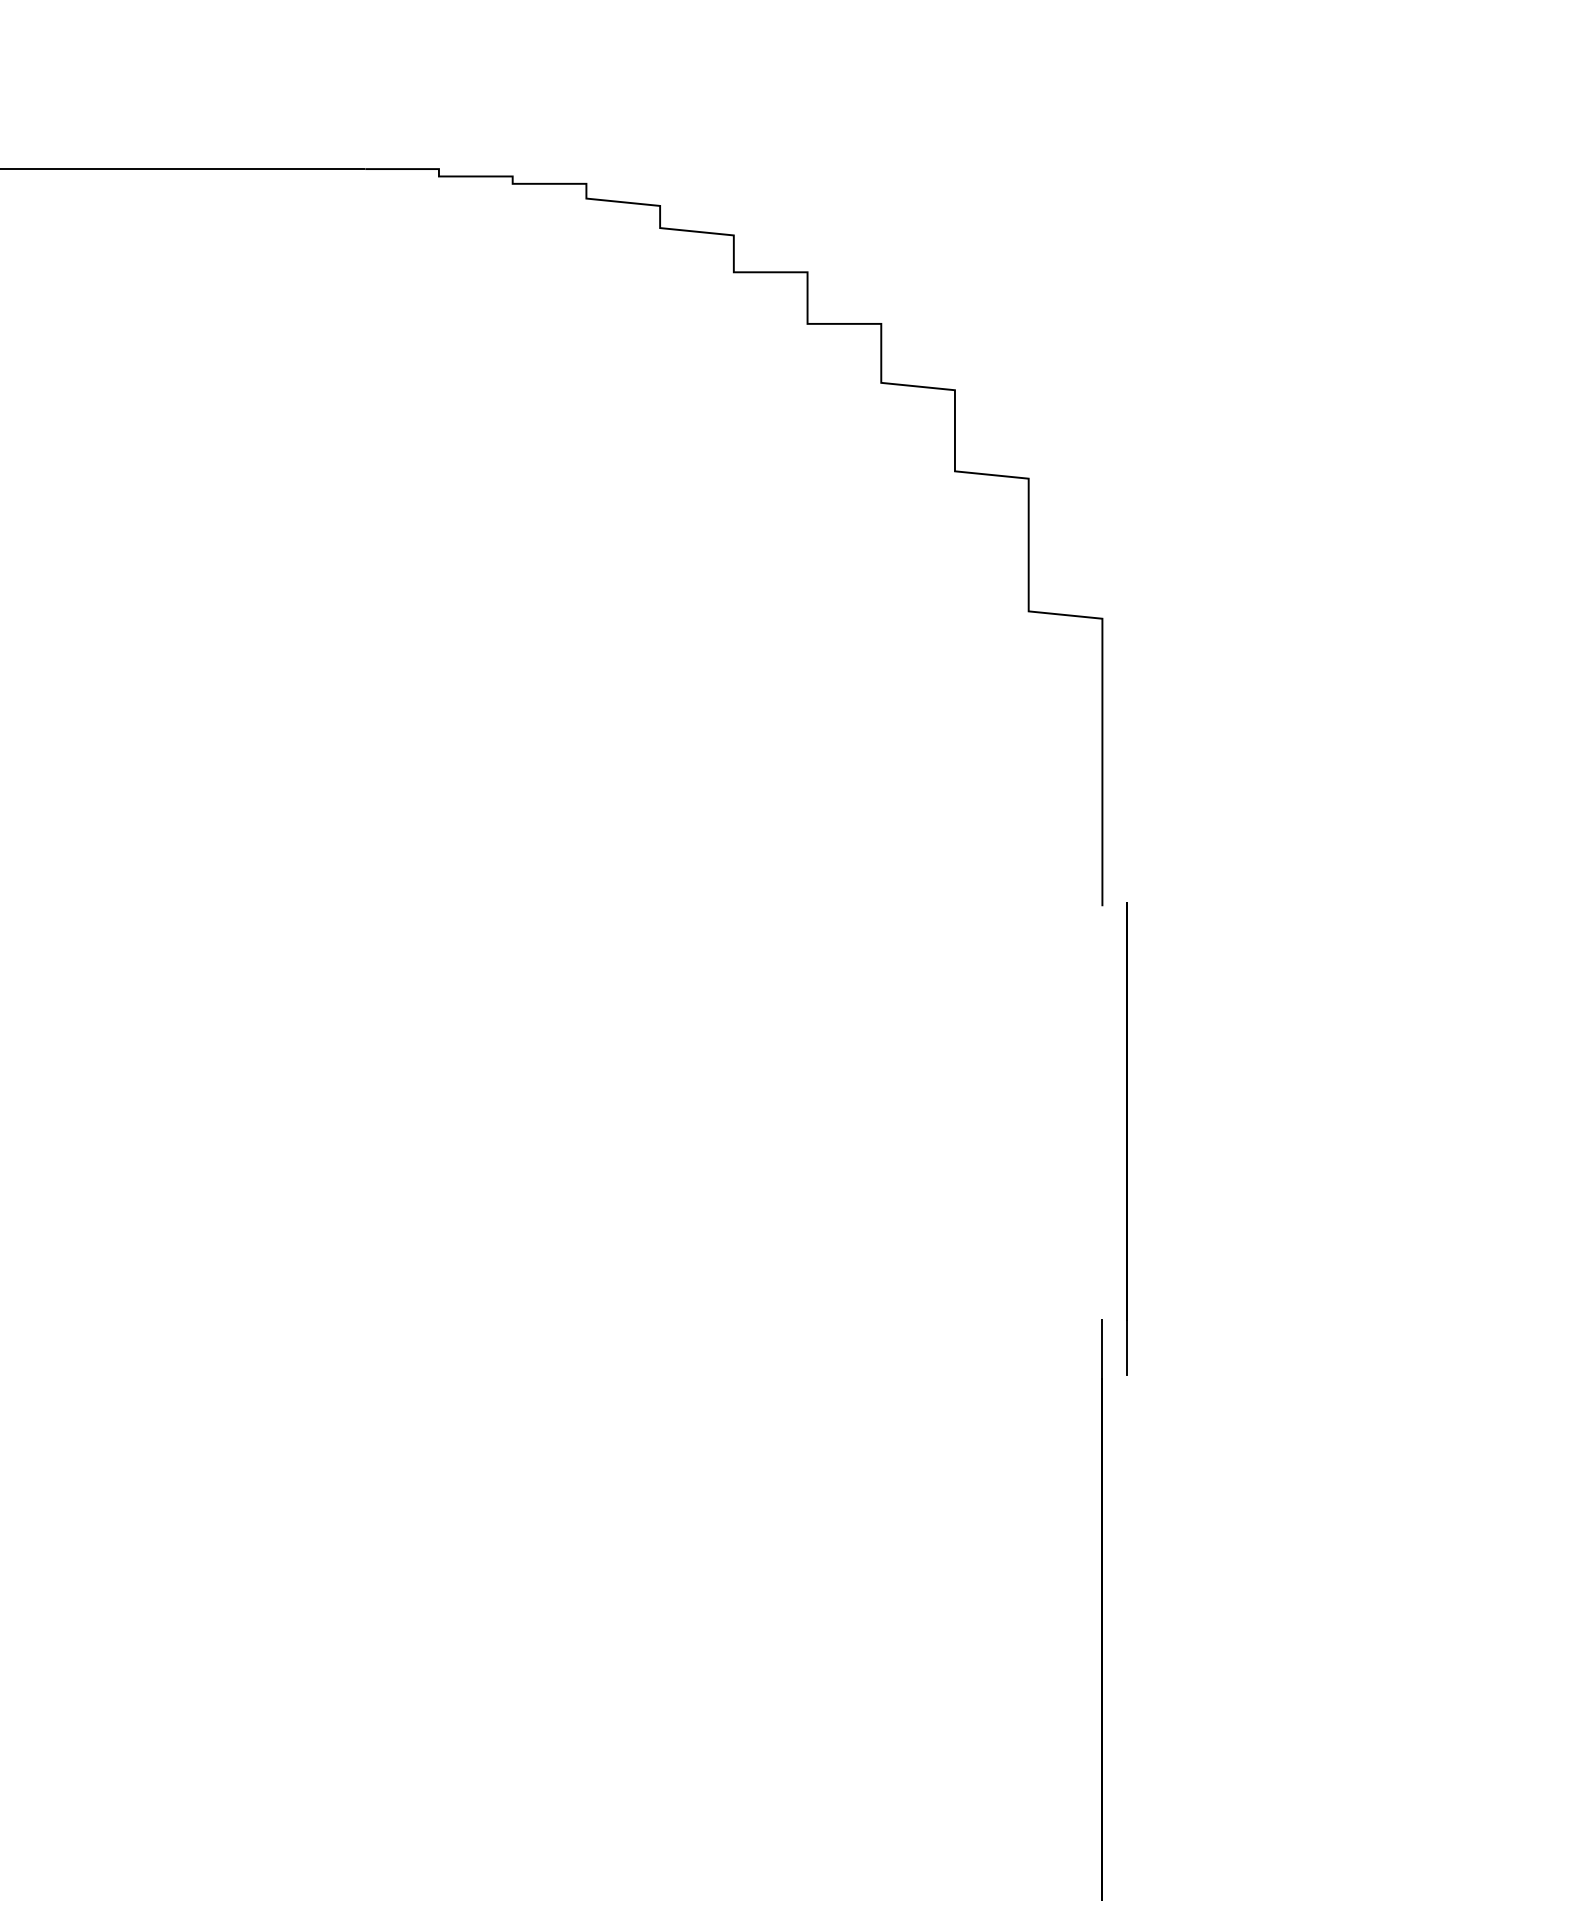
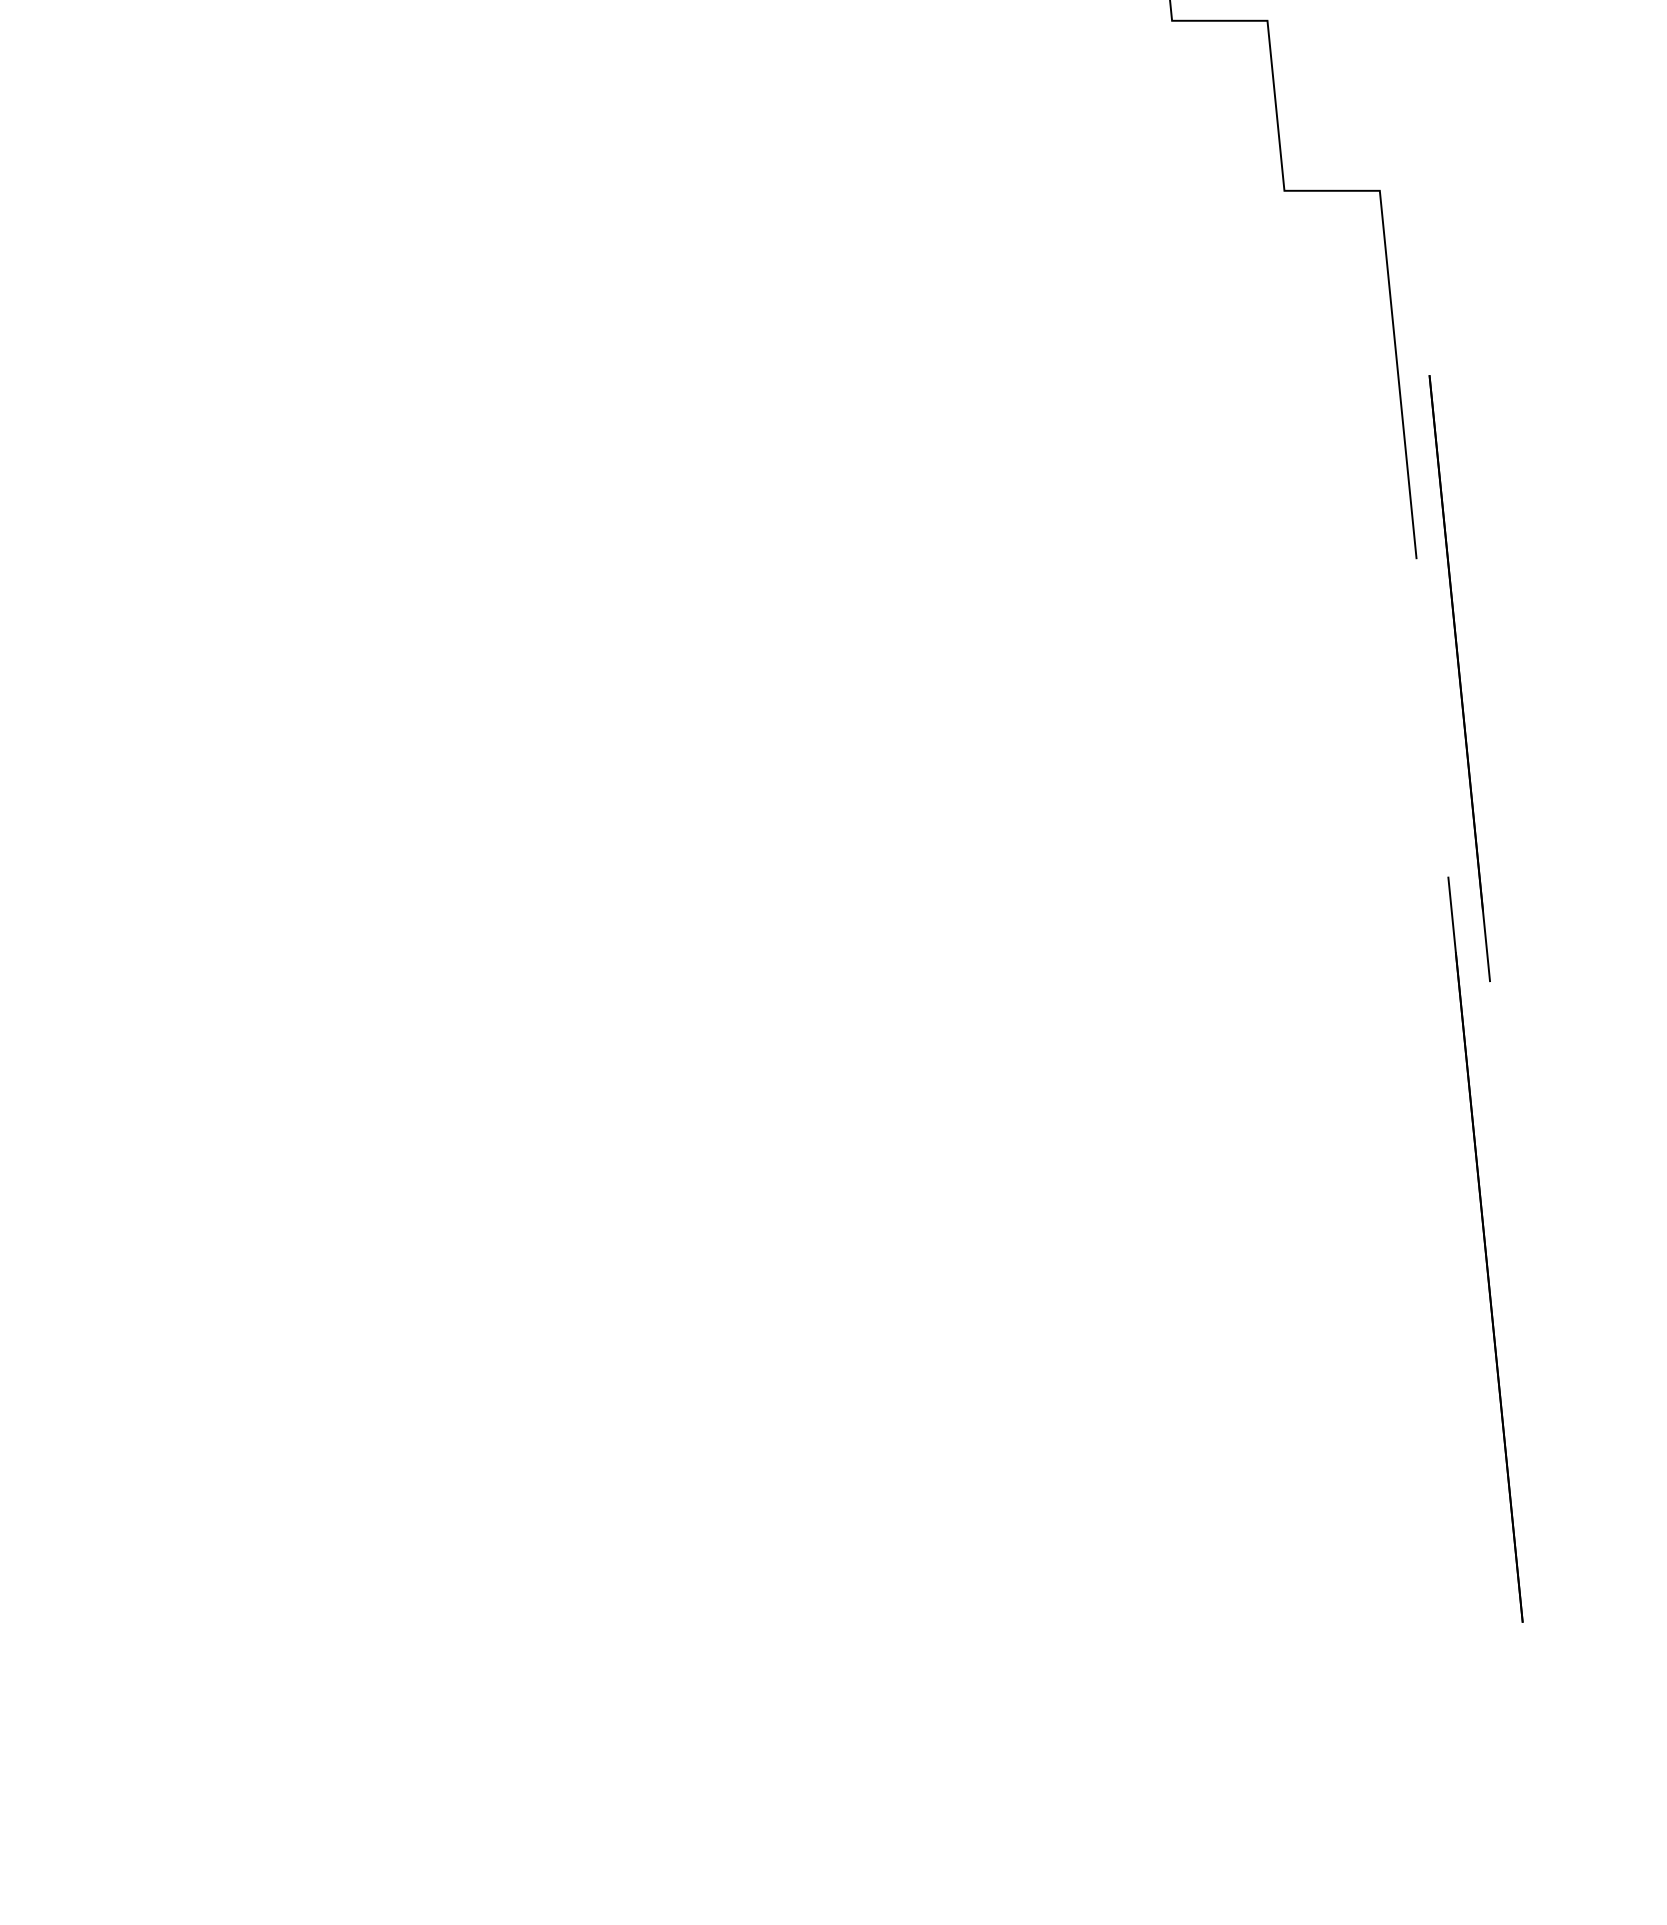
line: (1126, 1138) -> (1459, 678), moved
line: (1101, 1609) -> (1484, 1248), moved

